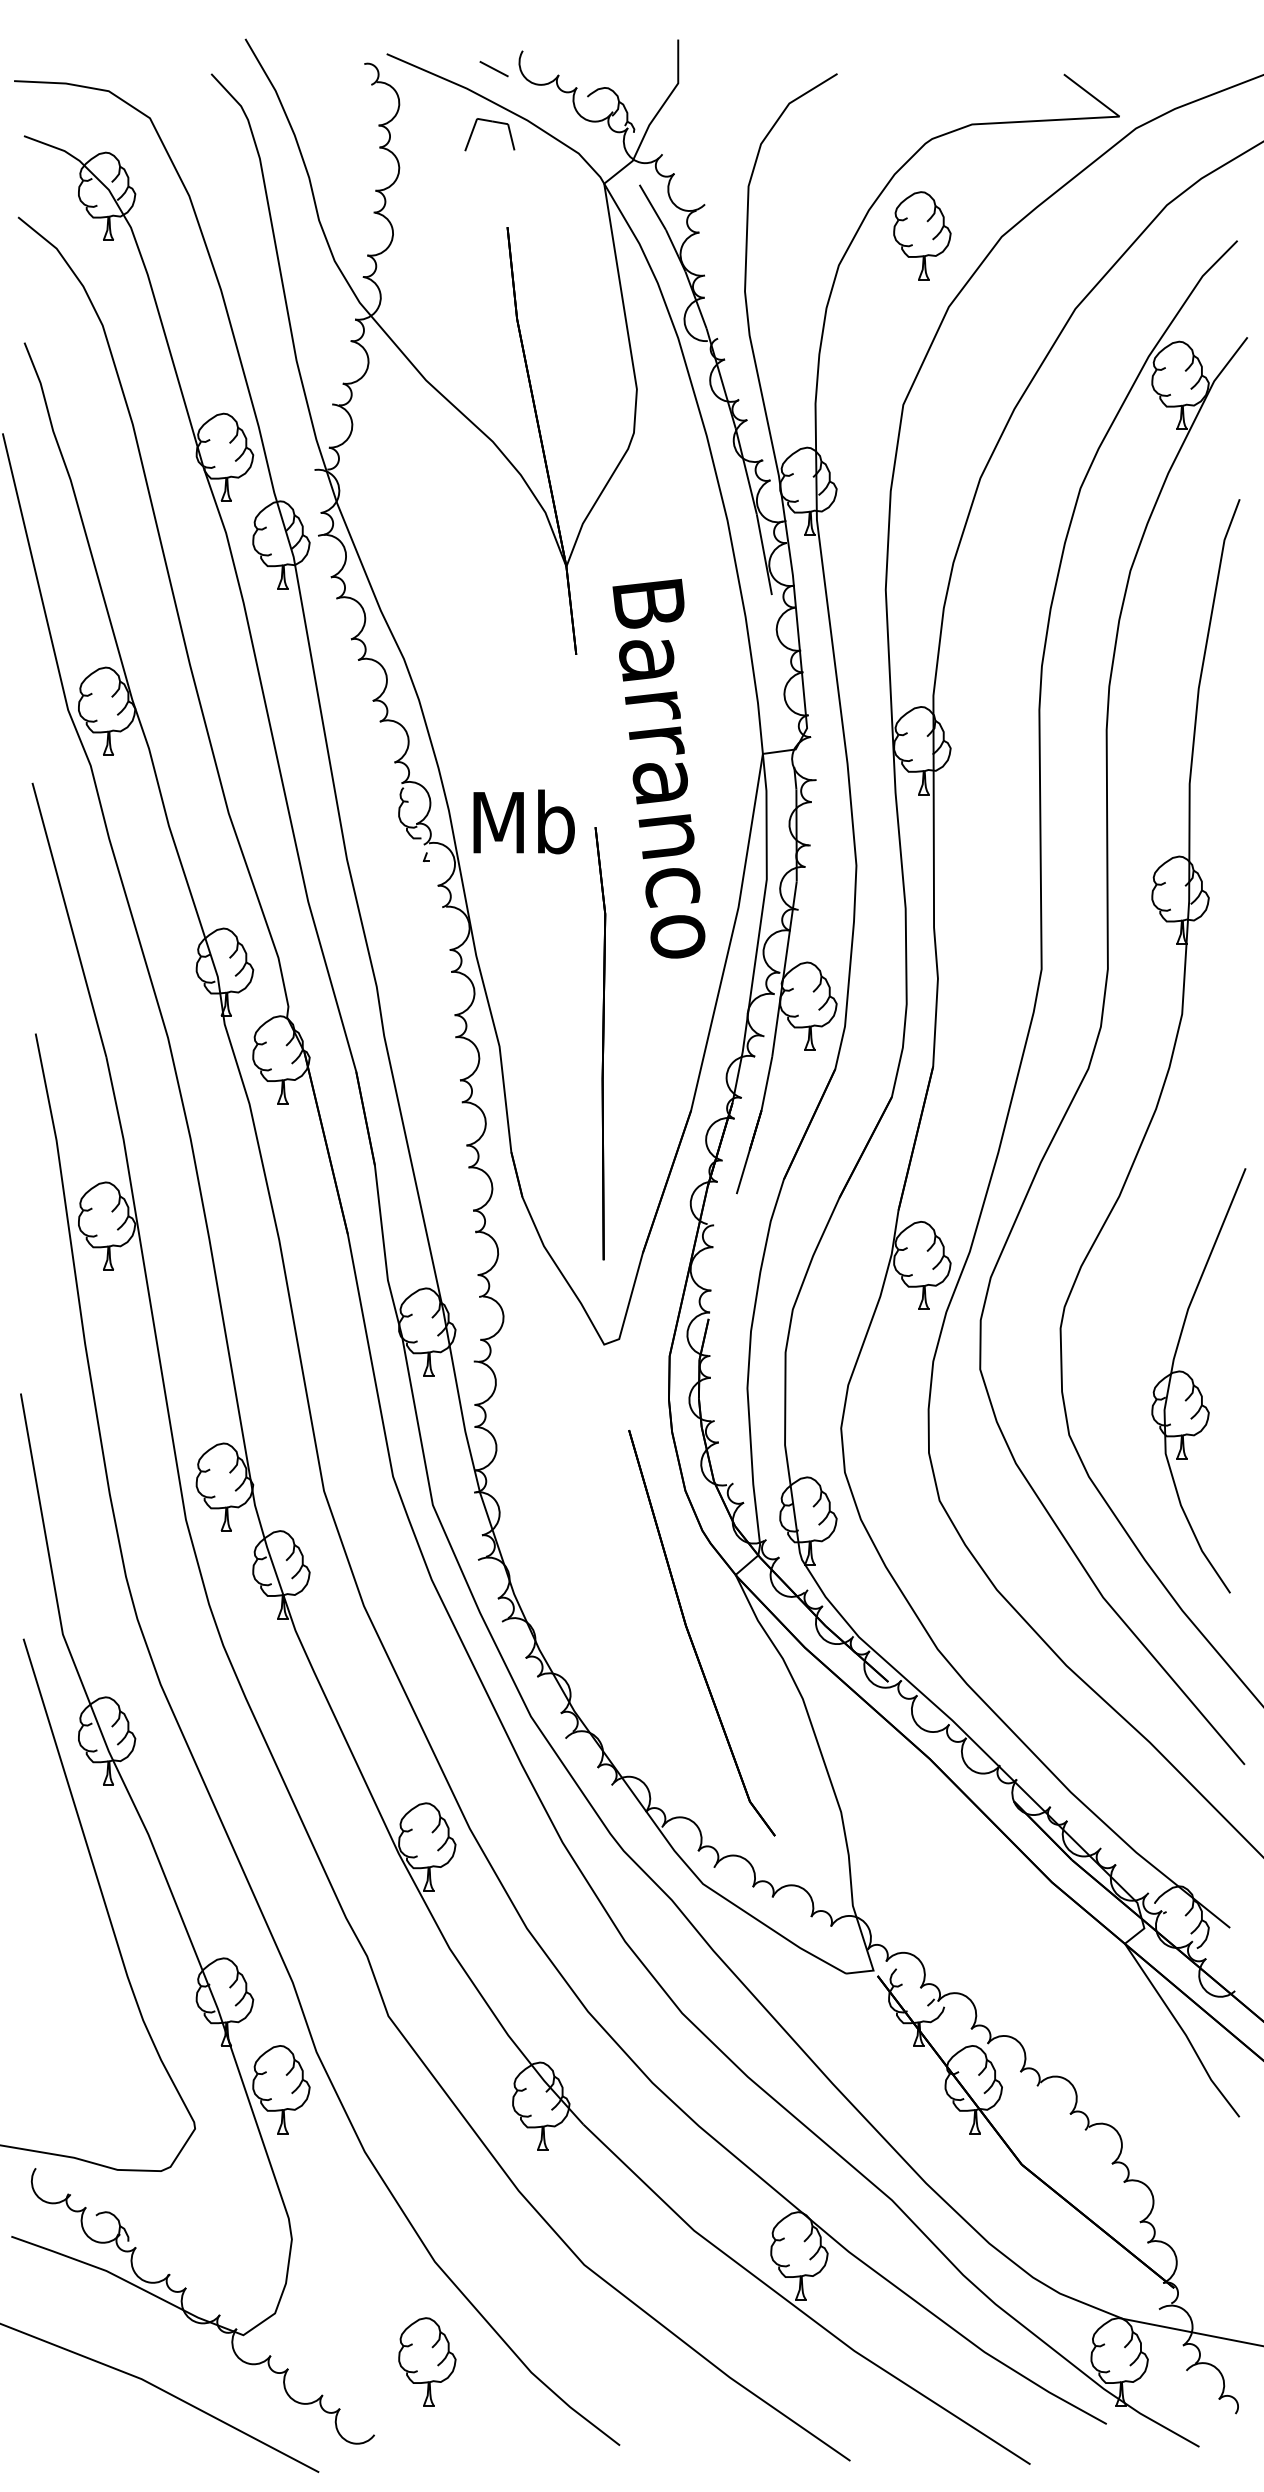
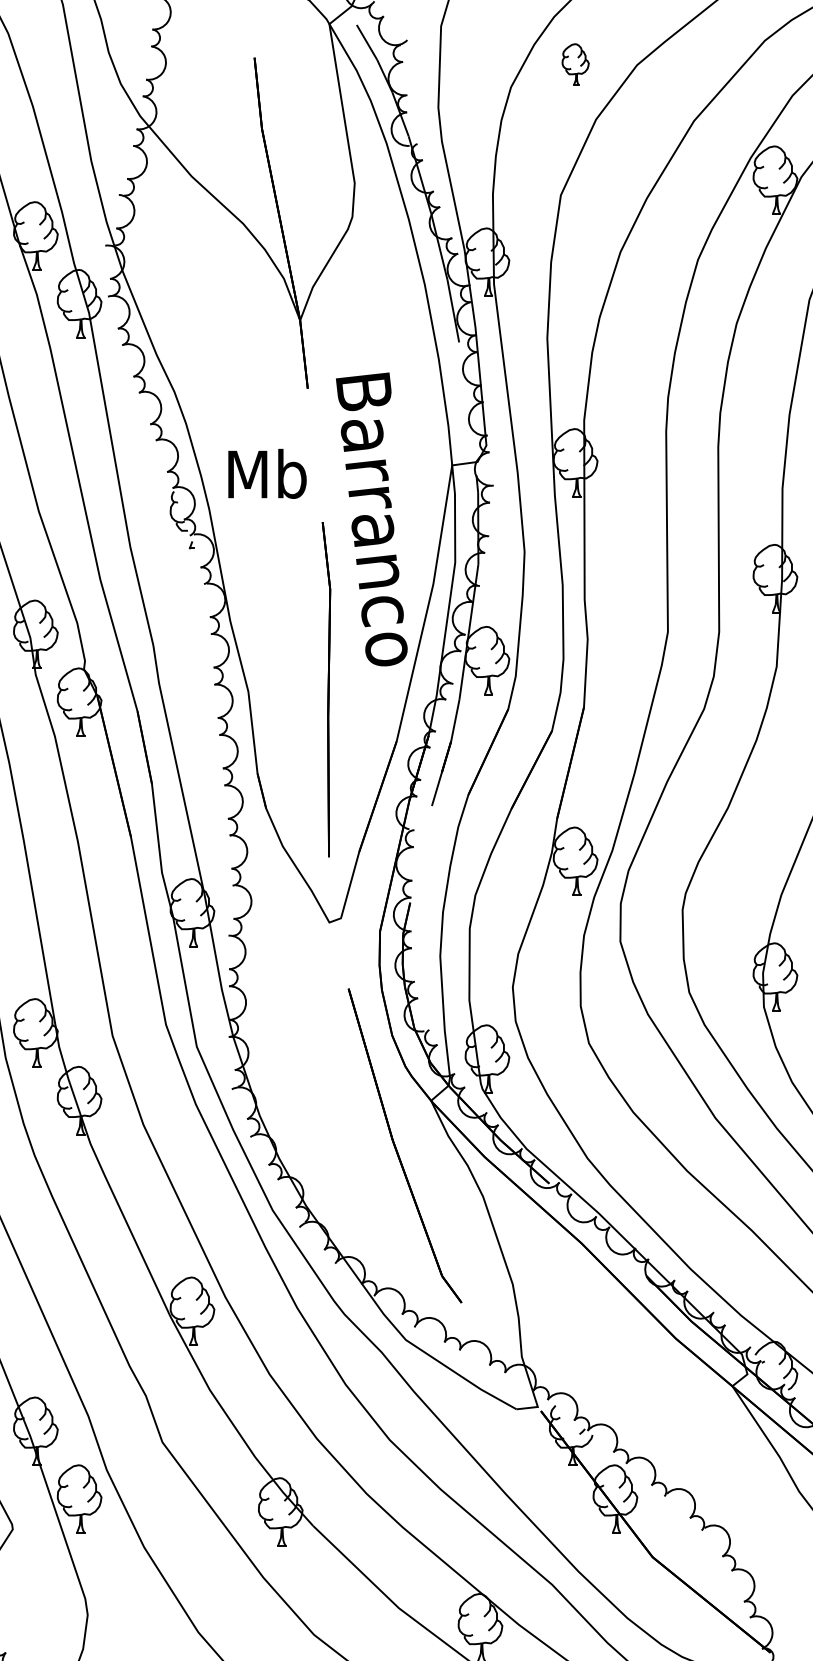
part: (922, 235) -> (575, 64), size x0.6
text: (658, 768) -> (371, 519), moved
text: (523, 821) -> (266, 473), moved

